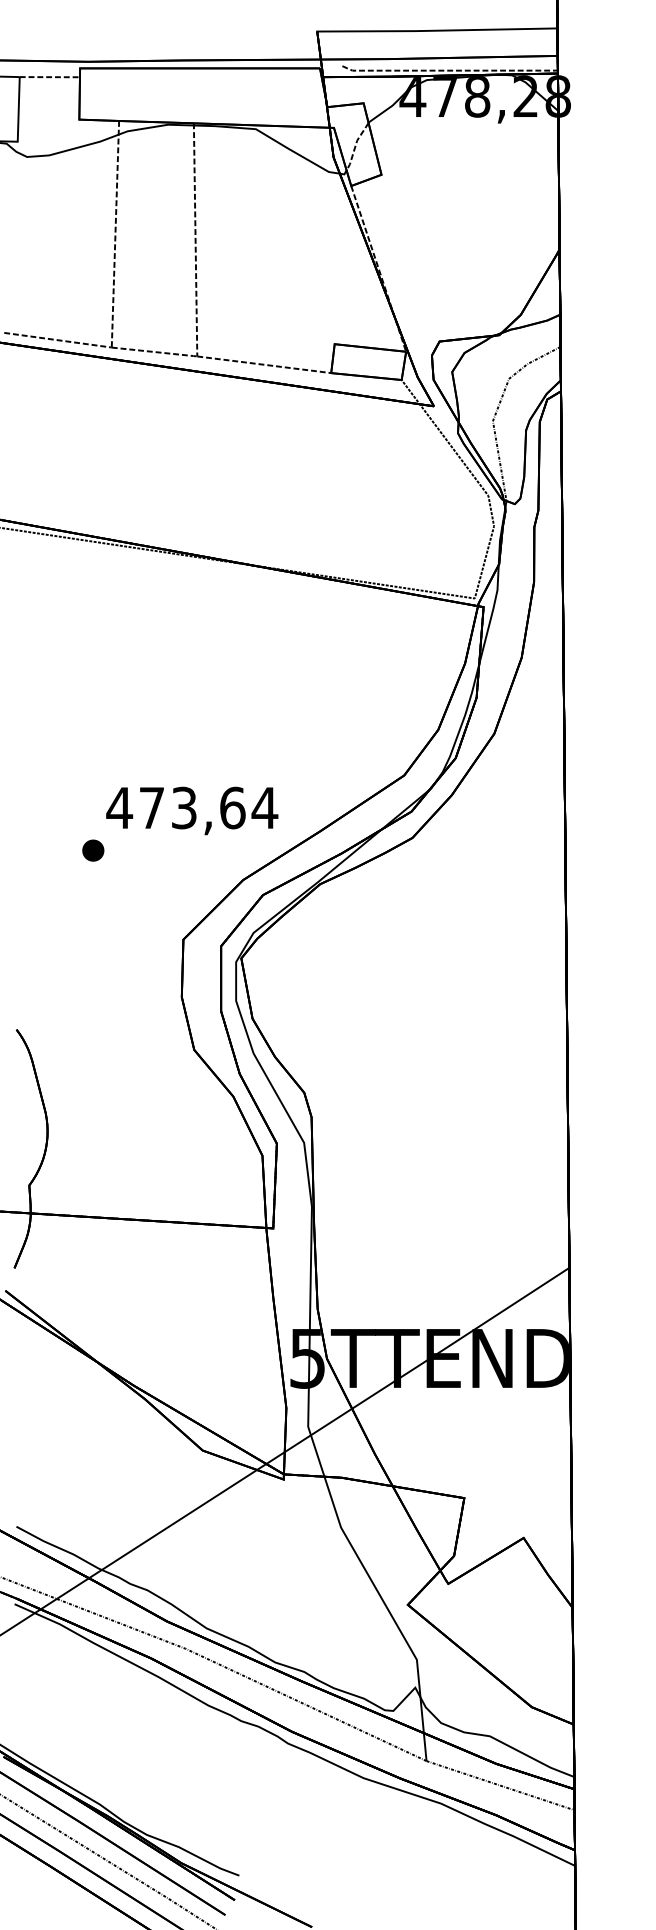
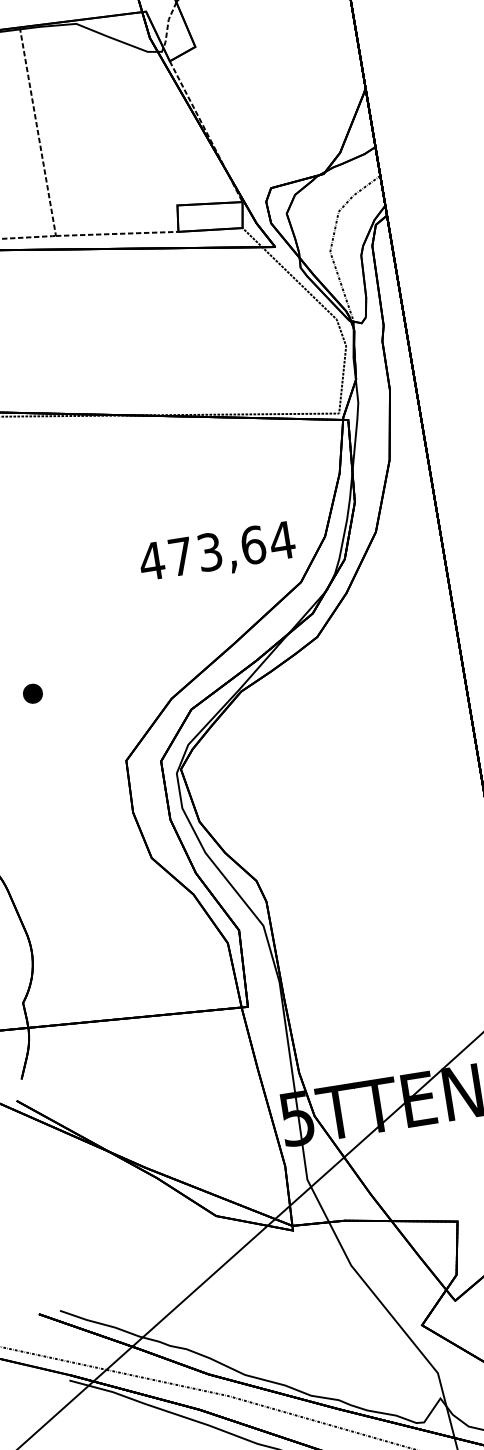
text: (192, 810) -> (217, 553), moved

